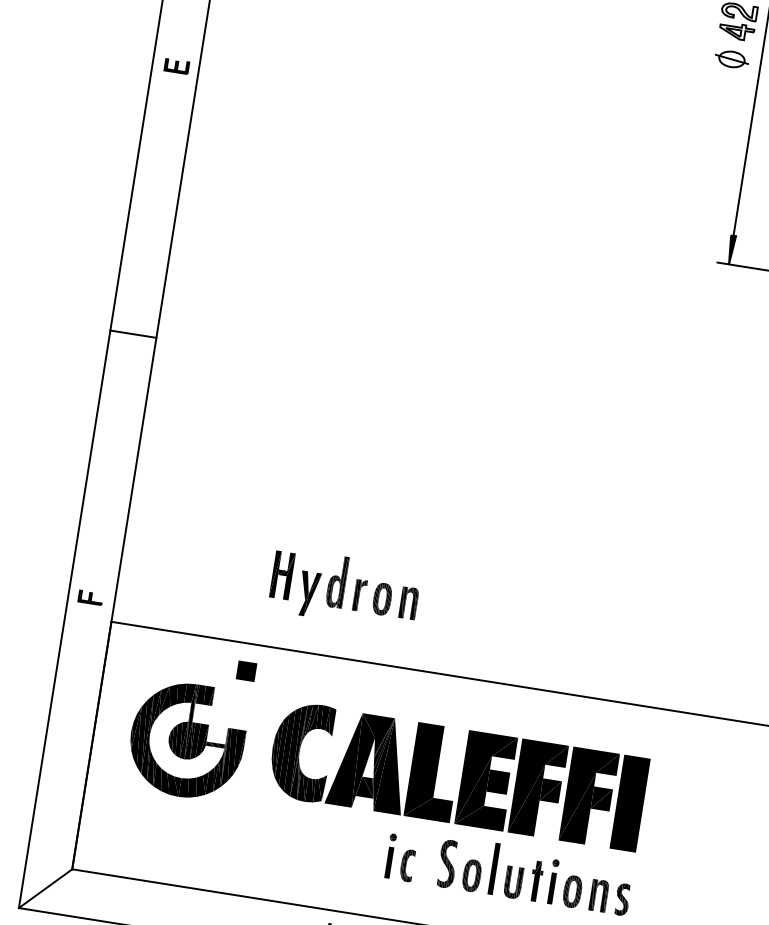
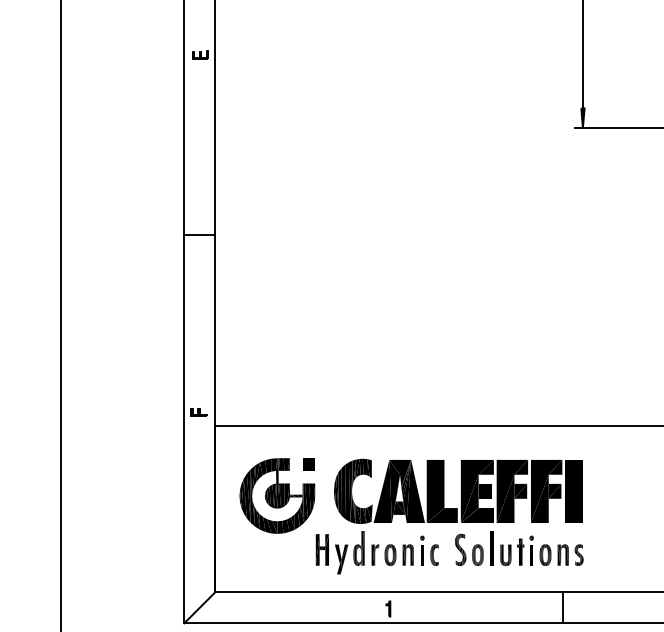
part: (344, 589) -> (364, 552), moved
part: (245, 671) -> (308, 464), moved

